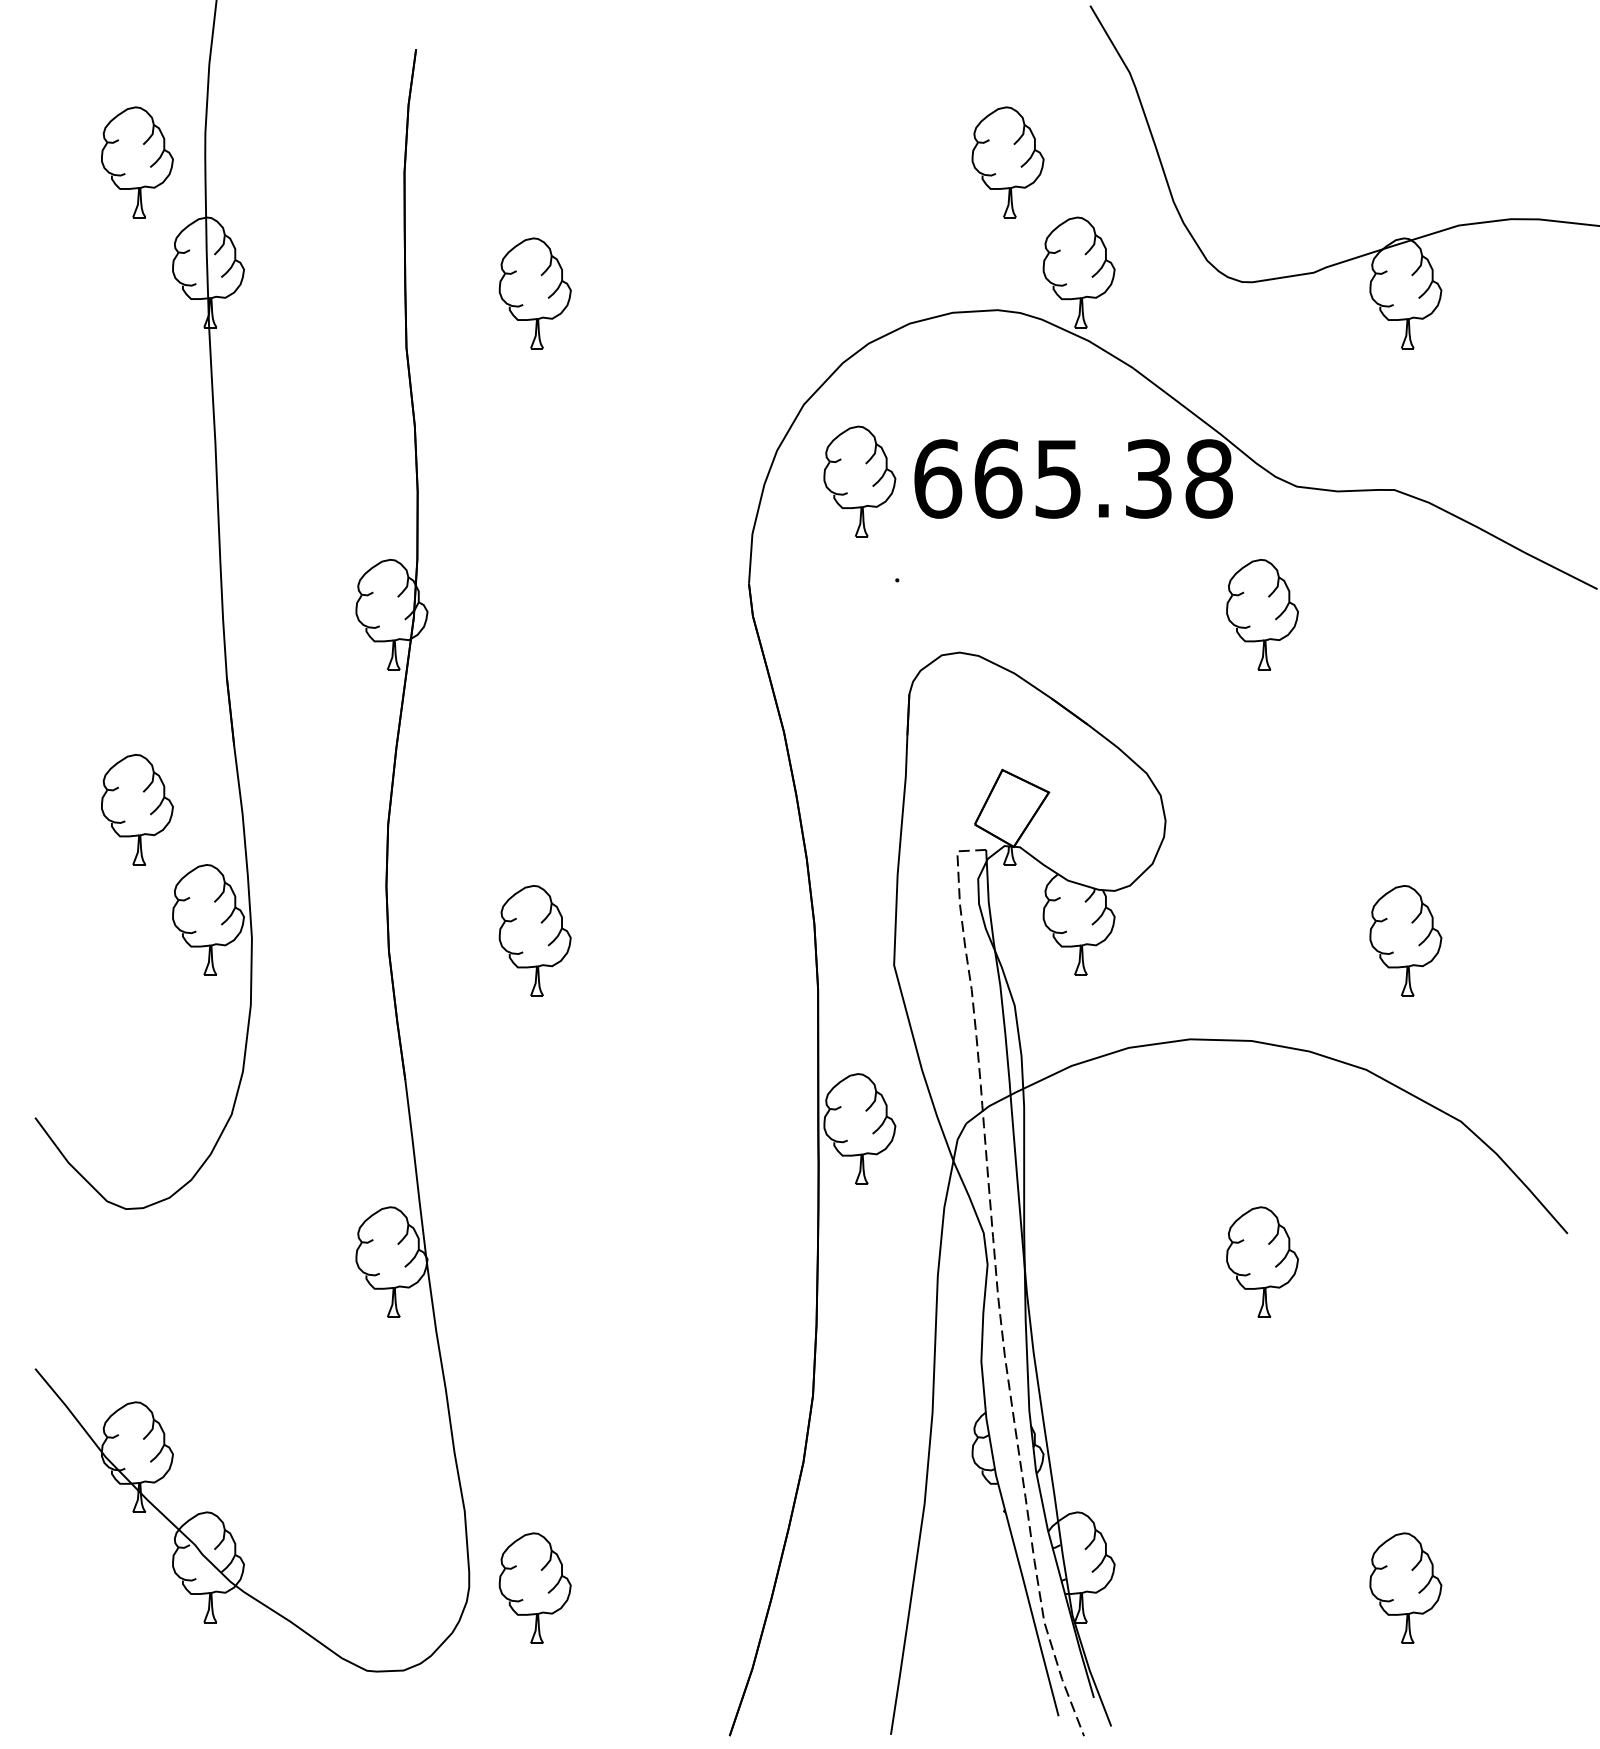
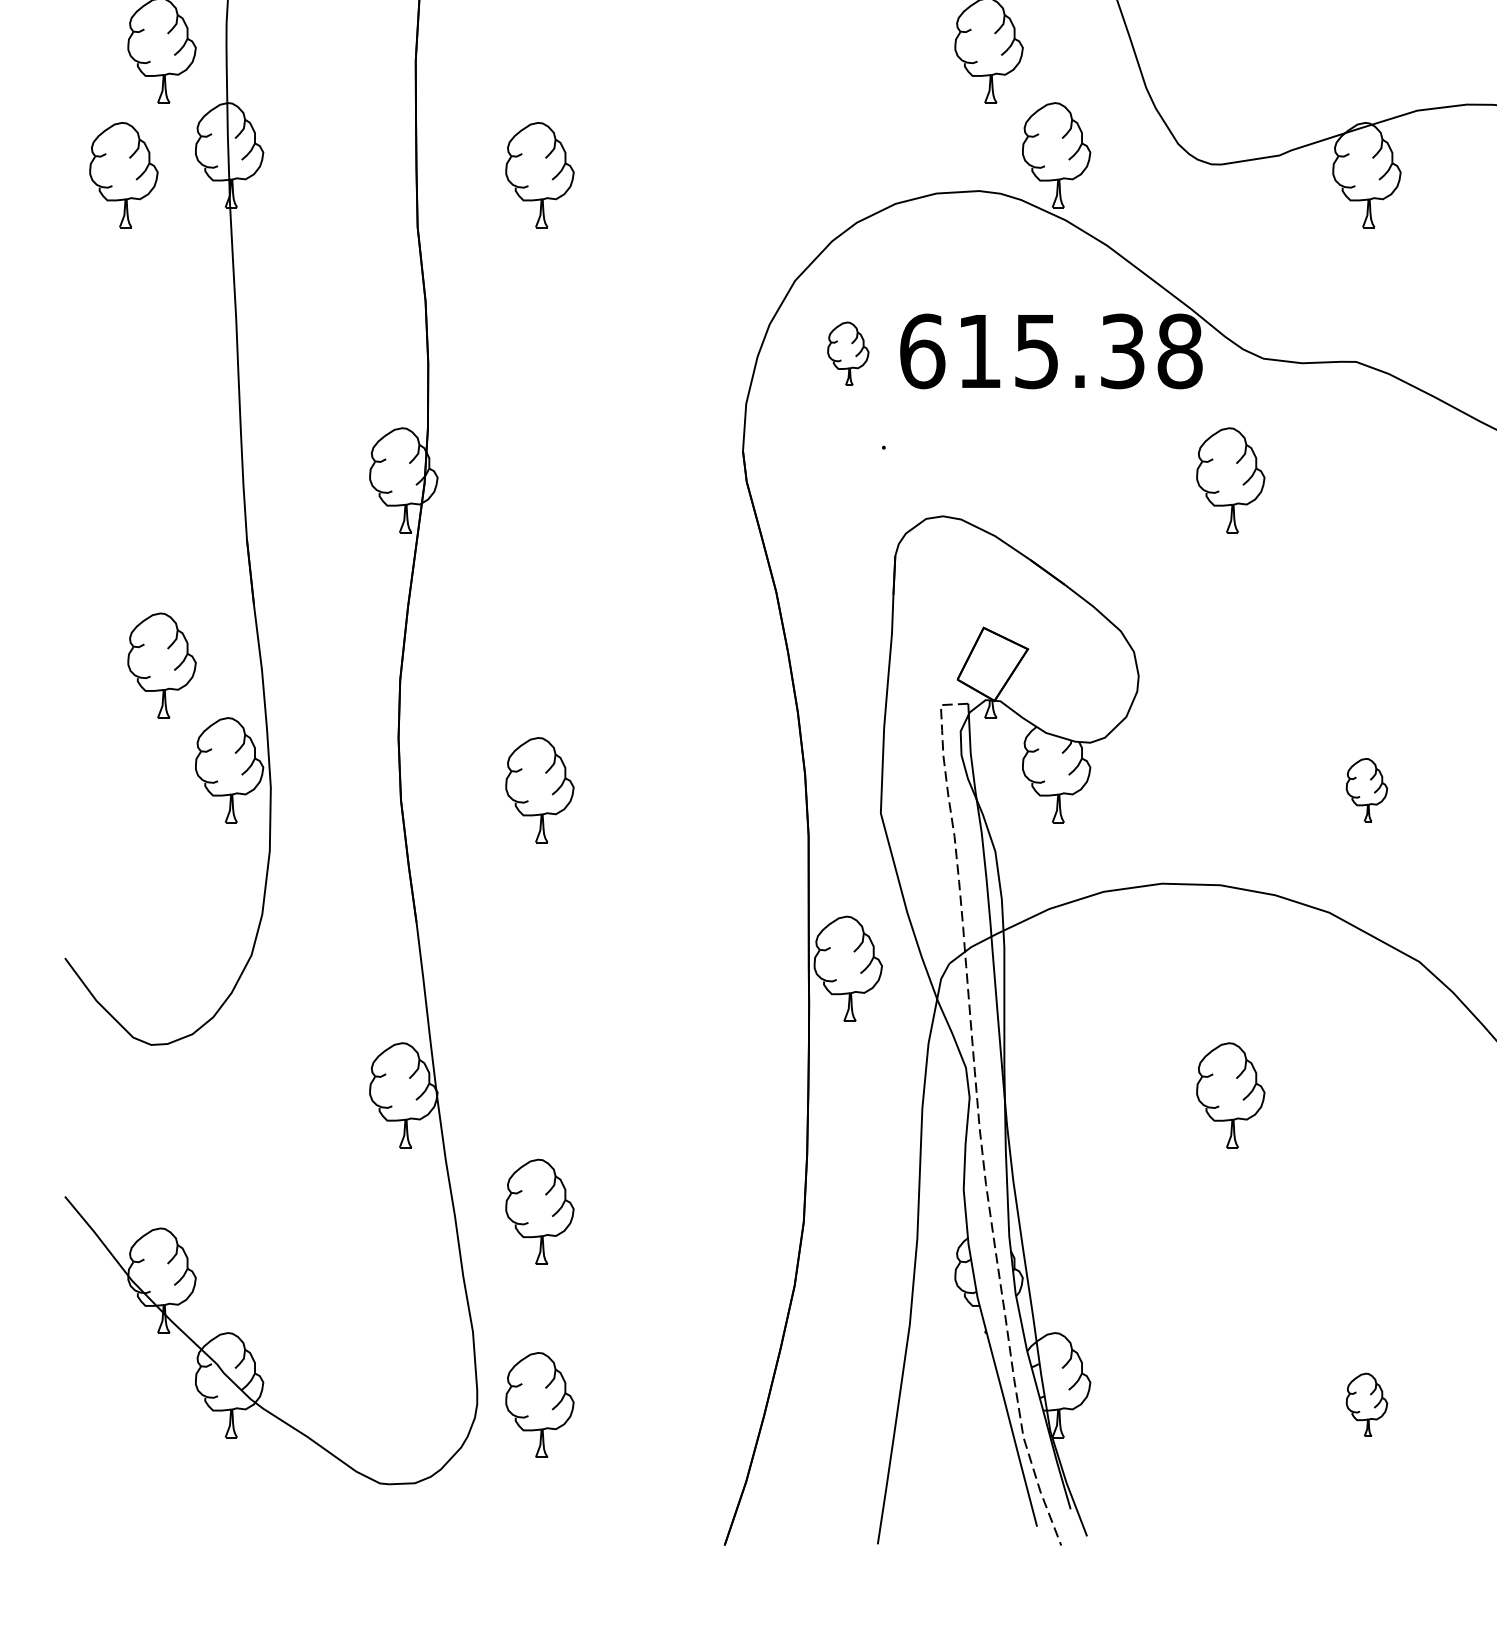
part: (96, 293) -> (123, 175), added
text: (998, 478) -> (979, 350), 665.38 -> 615.38
part: (859, 481) -> (847, 353), size x0.6
part: (1405, 940) -> (1366, 789), size x0.6
part: (534, 1384) -> (539, 1211), added
part: (1405, 1587) -> (1366, 1404), size x0.6

